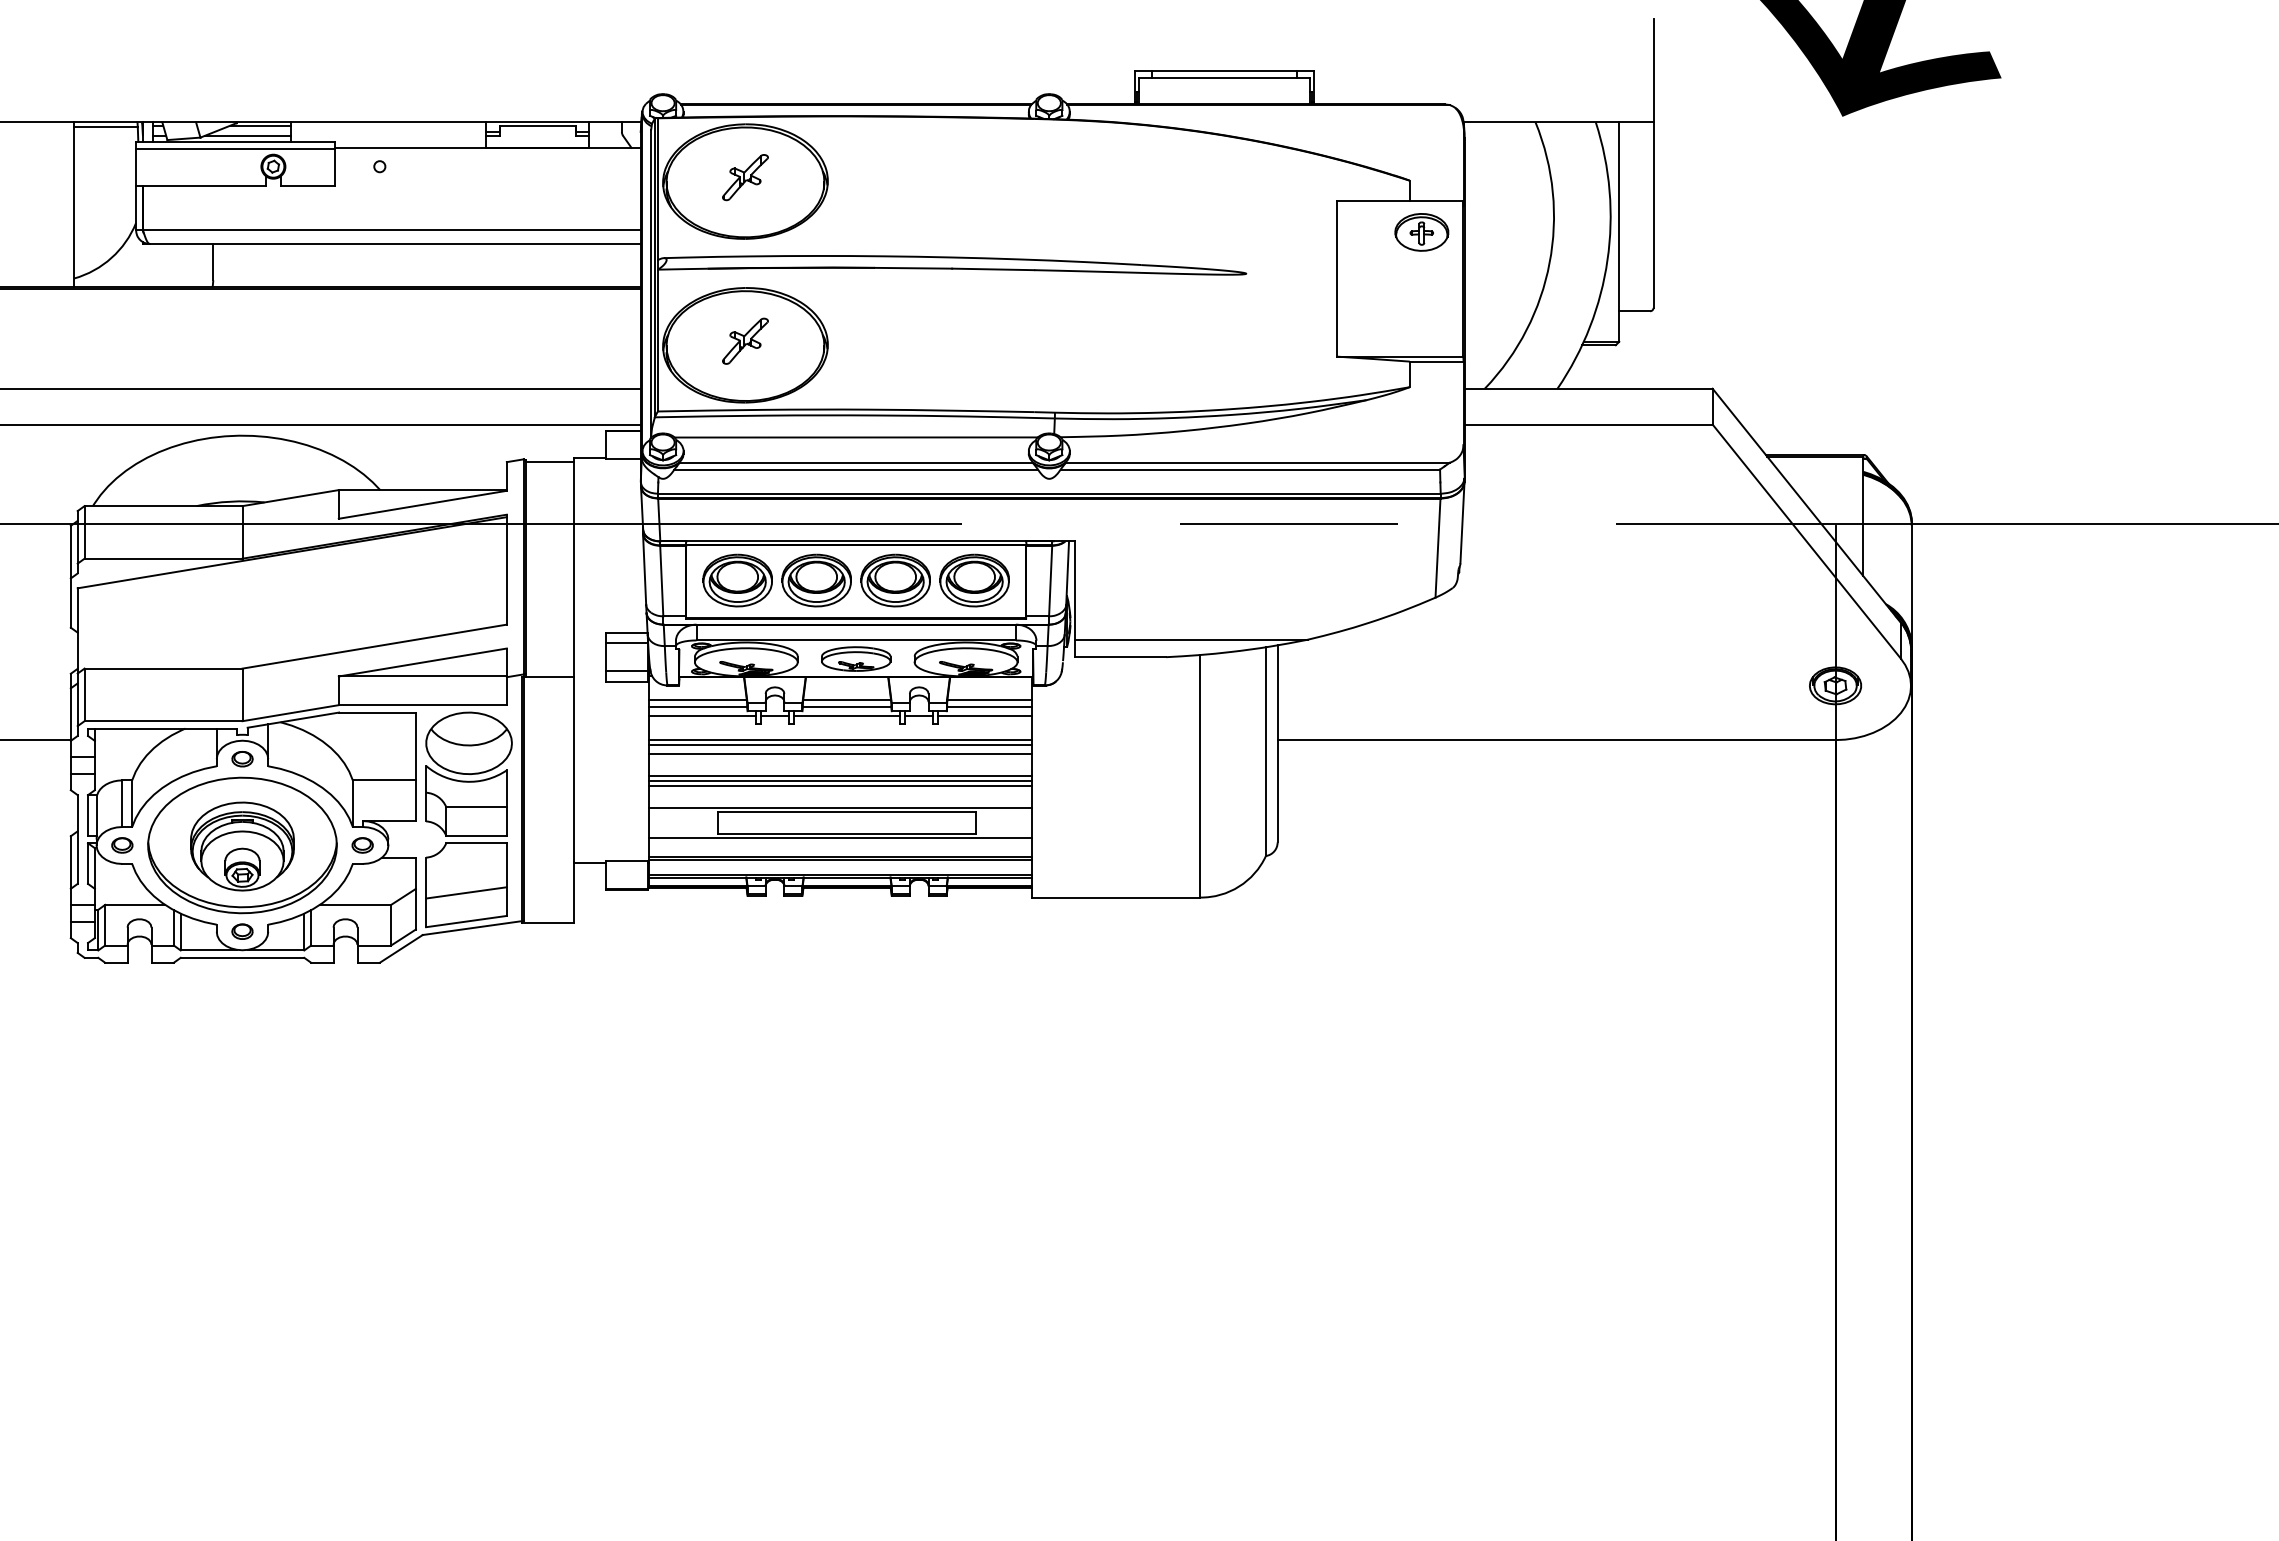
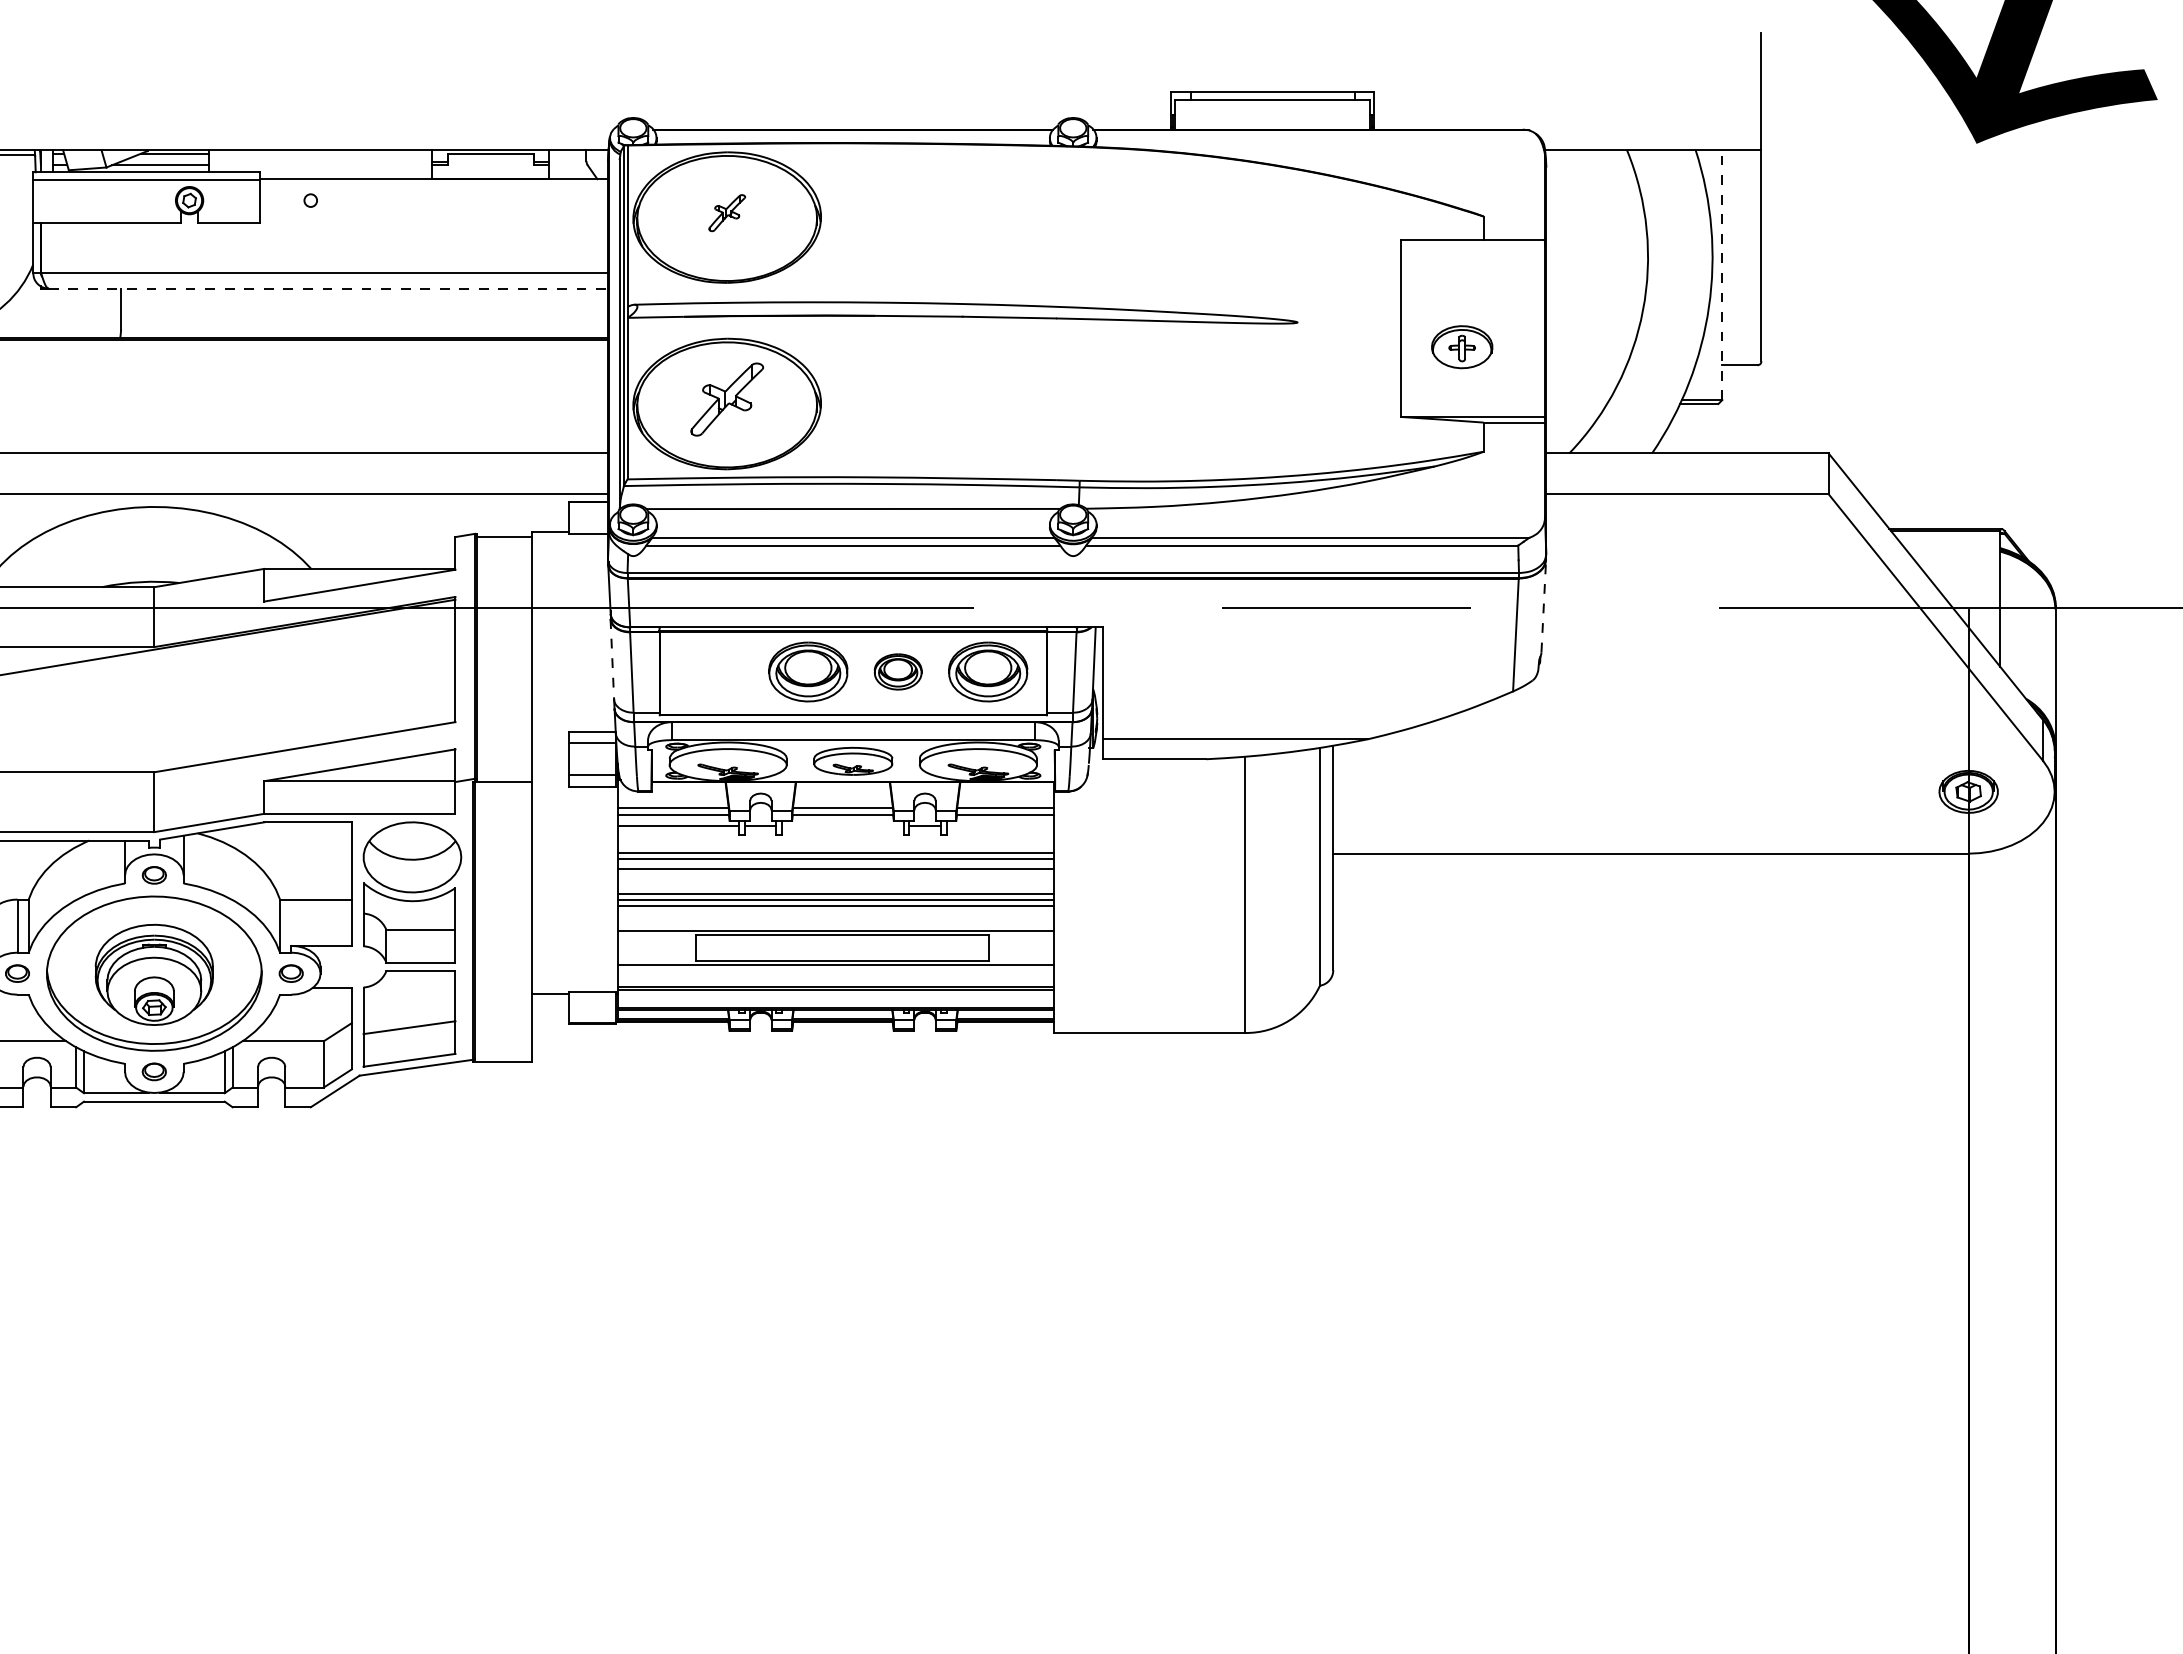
part: (745, 177) -> (727, 212), size x0.7
part: (1421, 232) -> (1461, 347), moved
line: (1619, 232) -> (1722, 275), solid -> dashed
line: (395, 243) -> (328, 288), solid -> dashed
part: (745, 340) -> (727, 398), size x1.4
line: (1462, 522) -> (1543, 605), solid -> dashed
line: (644, 570) -> (612, 660), solid -> dashed
part: (737, 580) -> (718, 671), removed
part: (895, 580) -> (898, 671), size x0.6
line: (846, 715) -> (842, 825), removed
line: (985, 715) -> (1000, 825), removed

